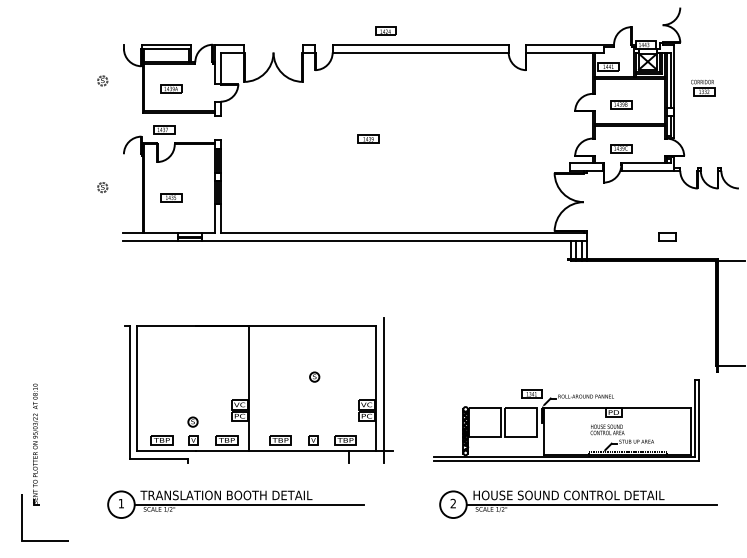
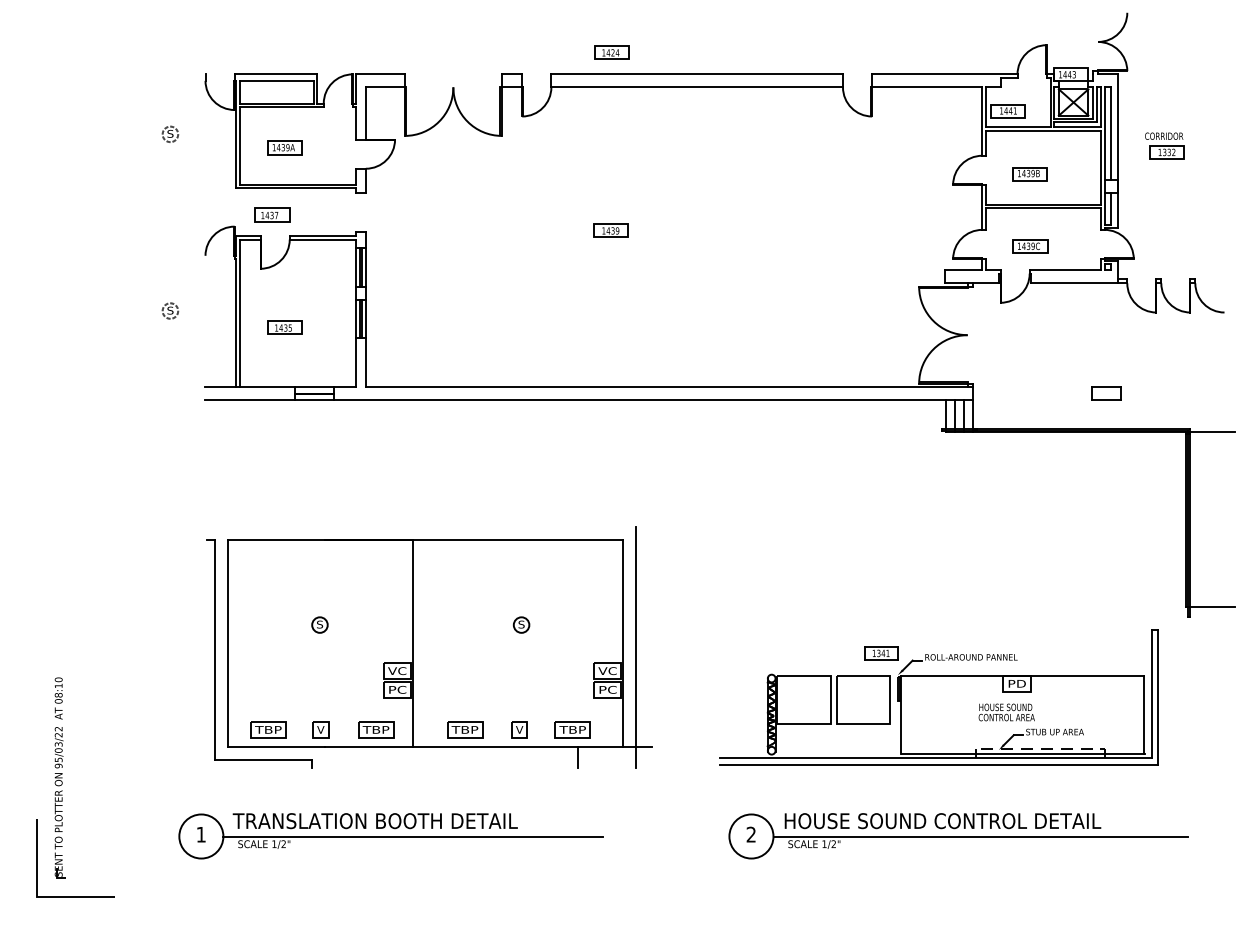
part: (385, 30) -> (610, 50), moved
part: (192, 421) -> (319, 624), moved
part: (36, 444) -> (60, 778), moved

